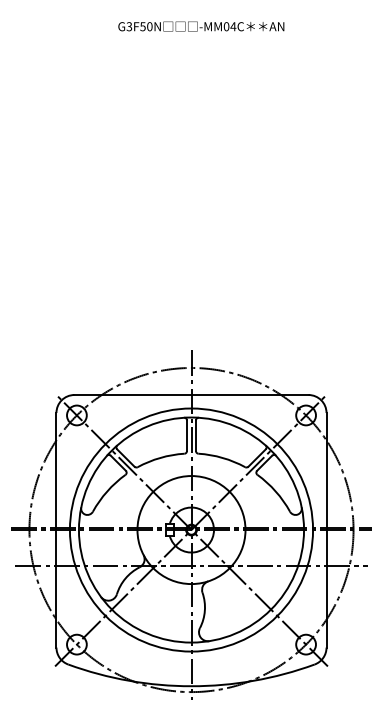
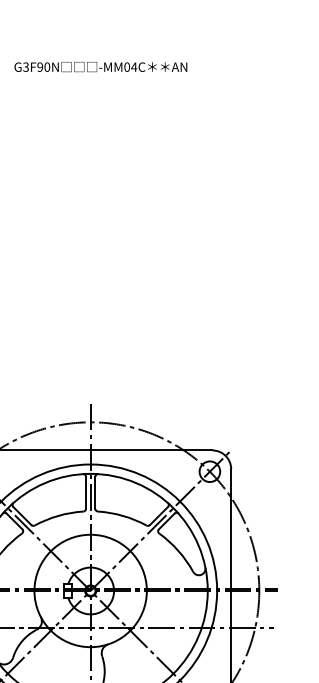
text: (142, 26) -> (39, 66), G3F50N -> G3F90N

